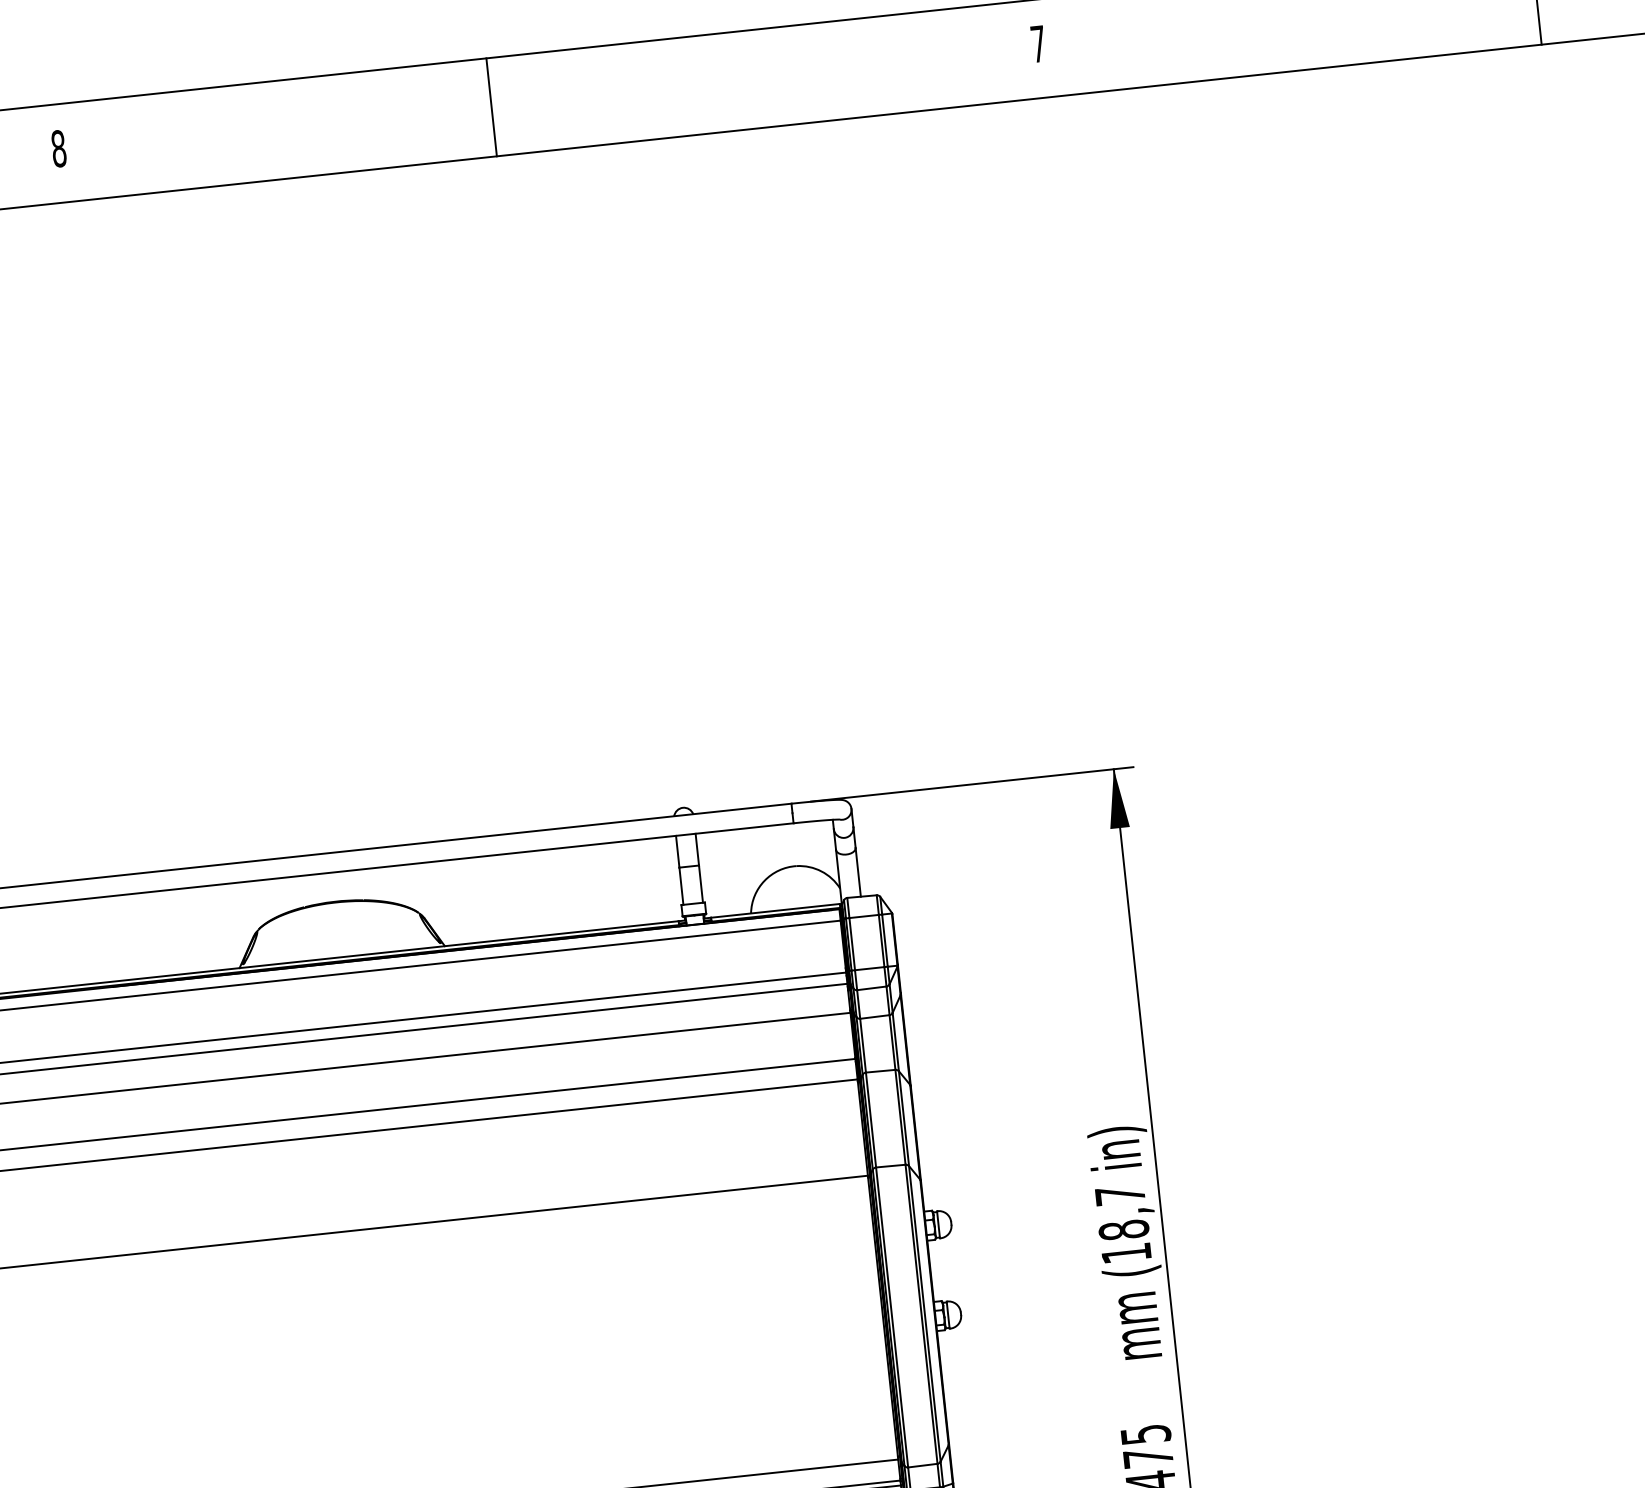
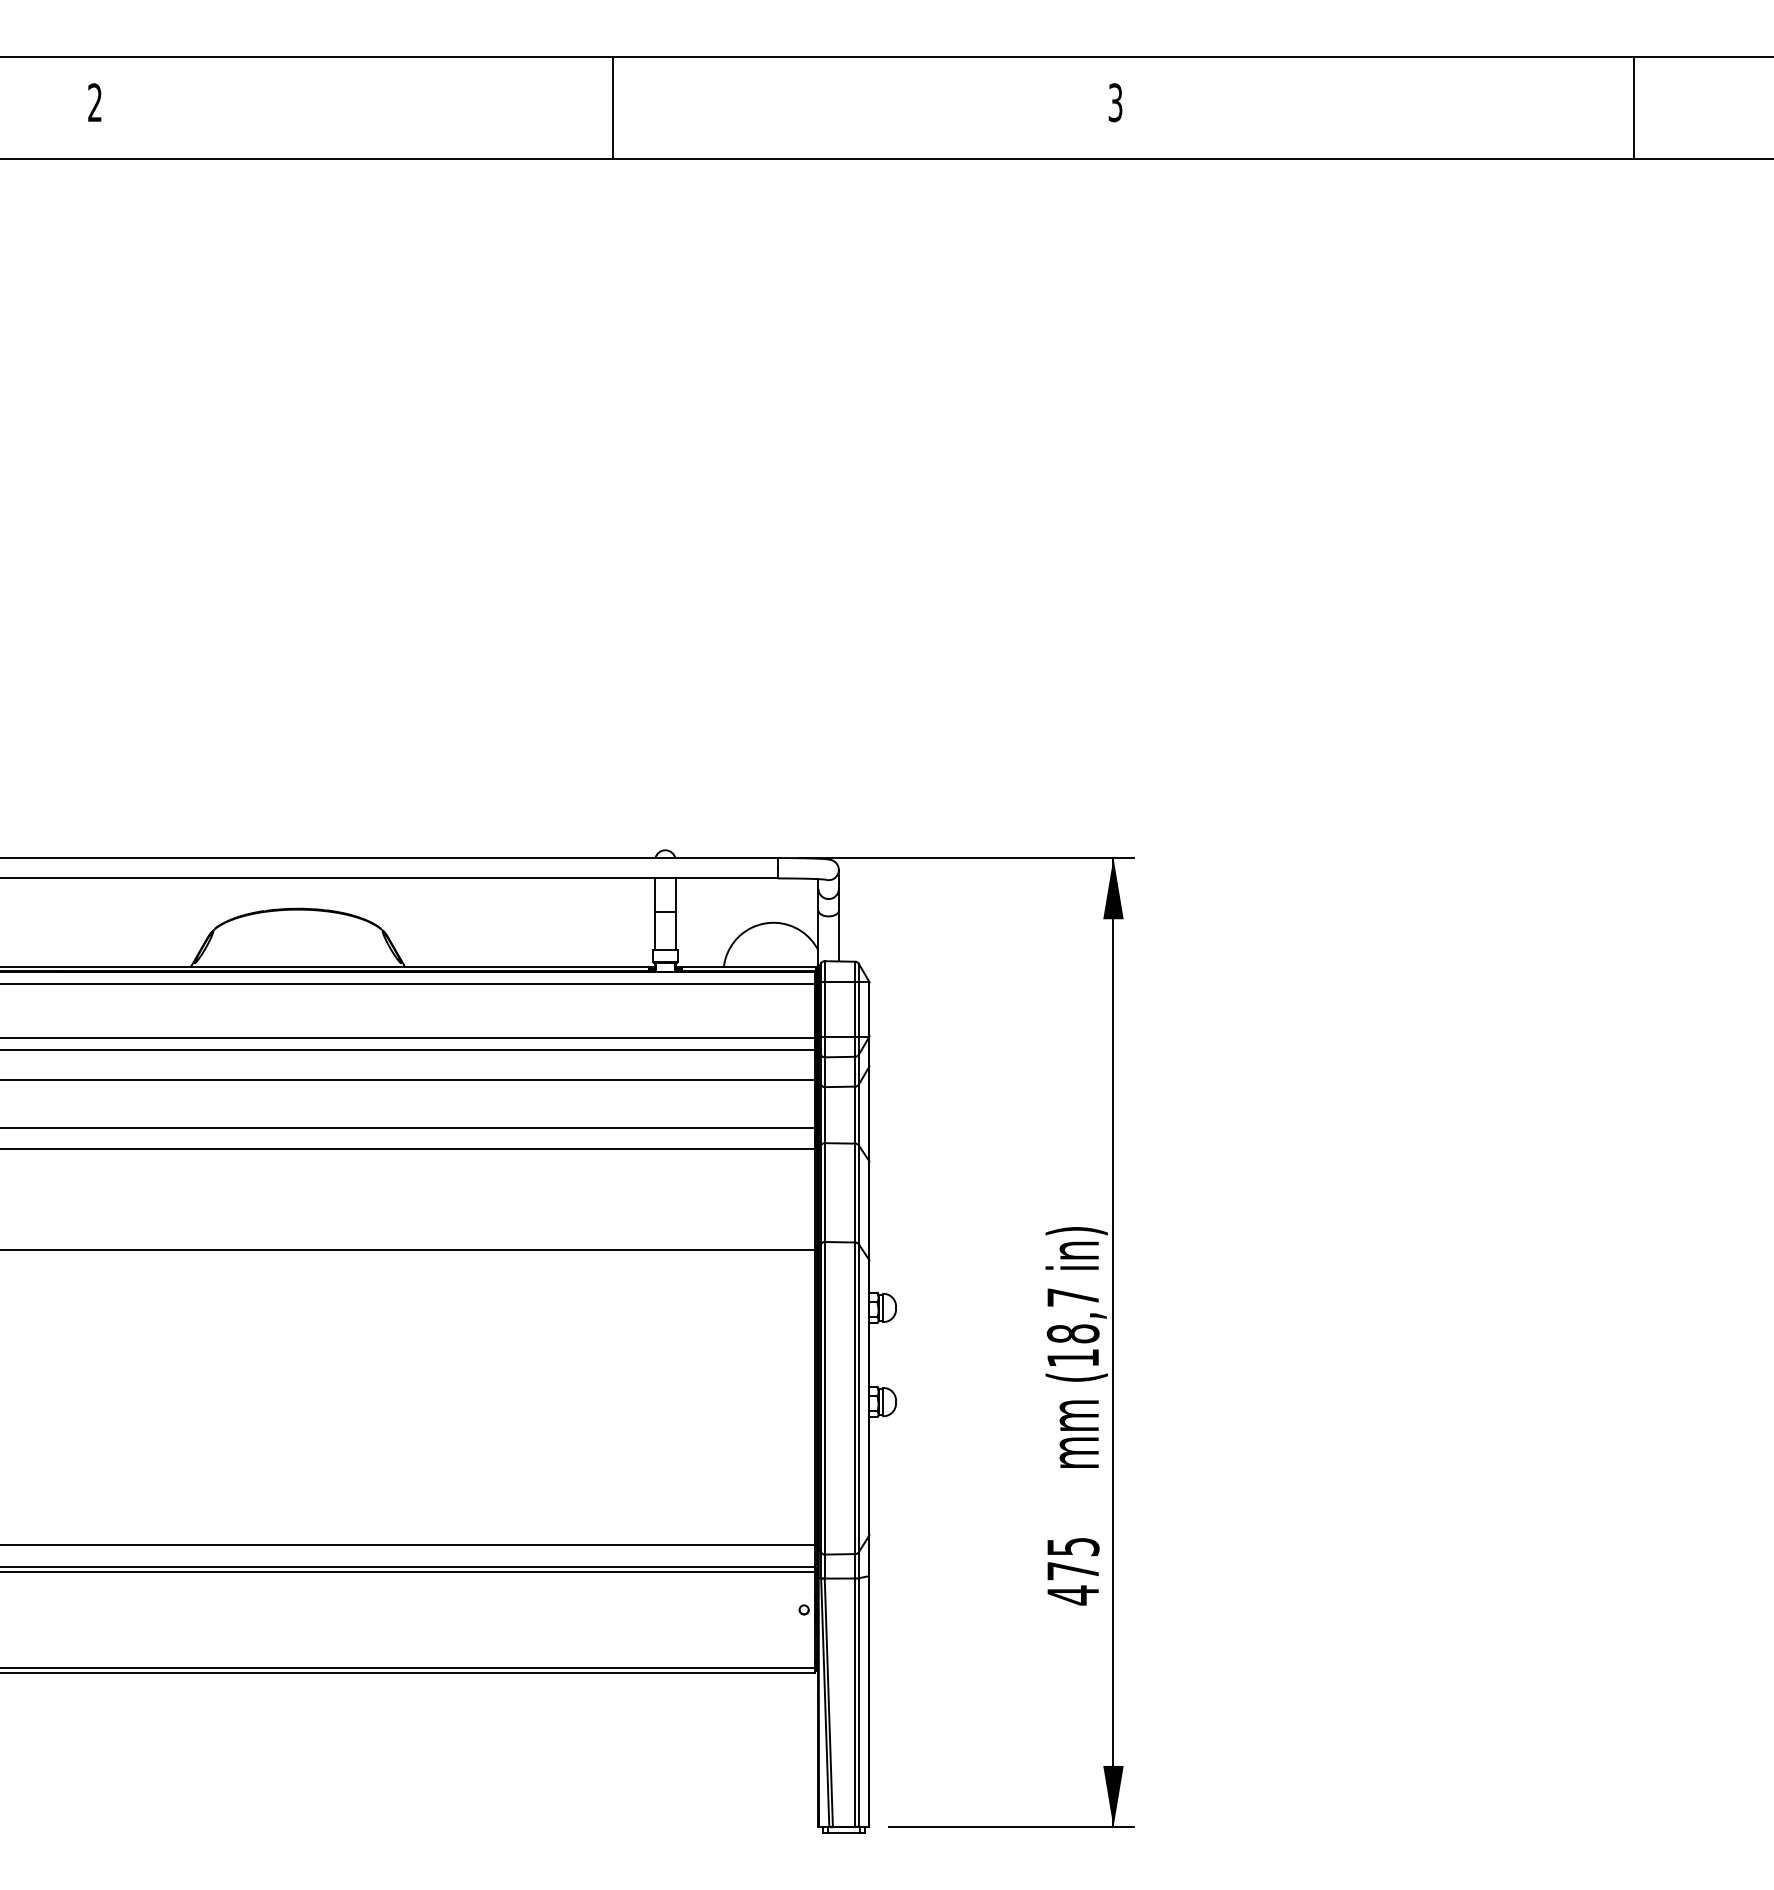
text: (1038, 43) -> (1115, 102), 7 -> 3
line: (491, 107) -> (613, 107), moved
text: (59, 148) -> (95, 102), 8 -> 2

